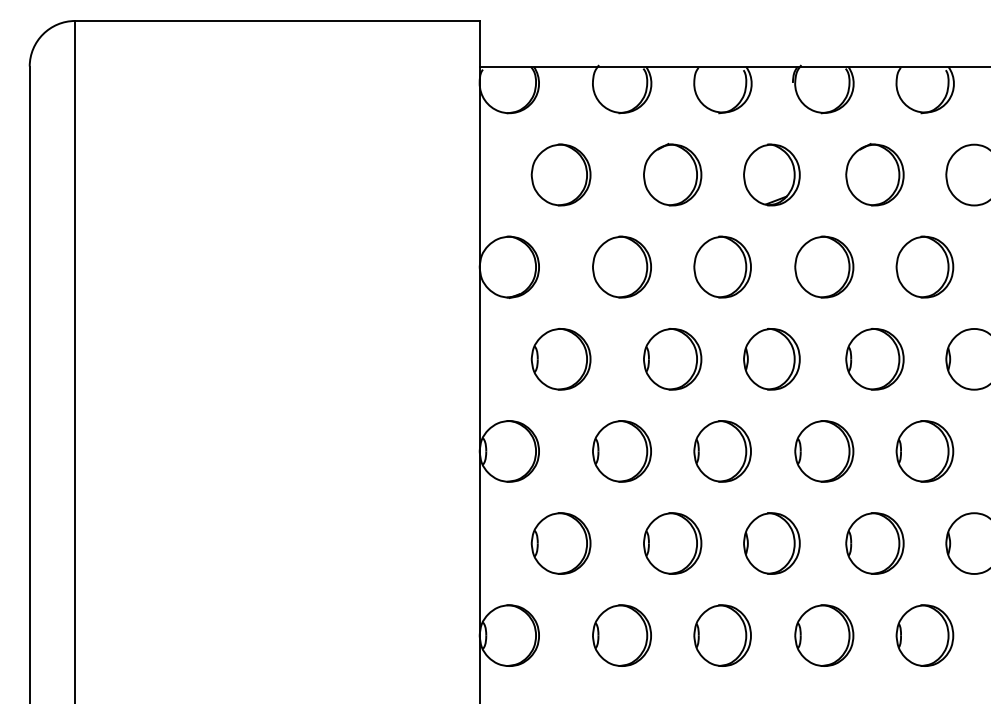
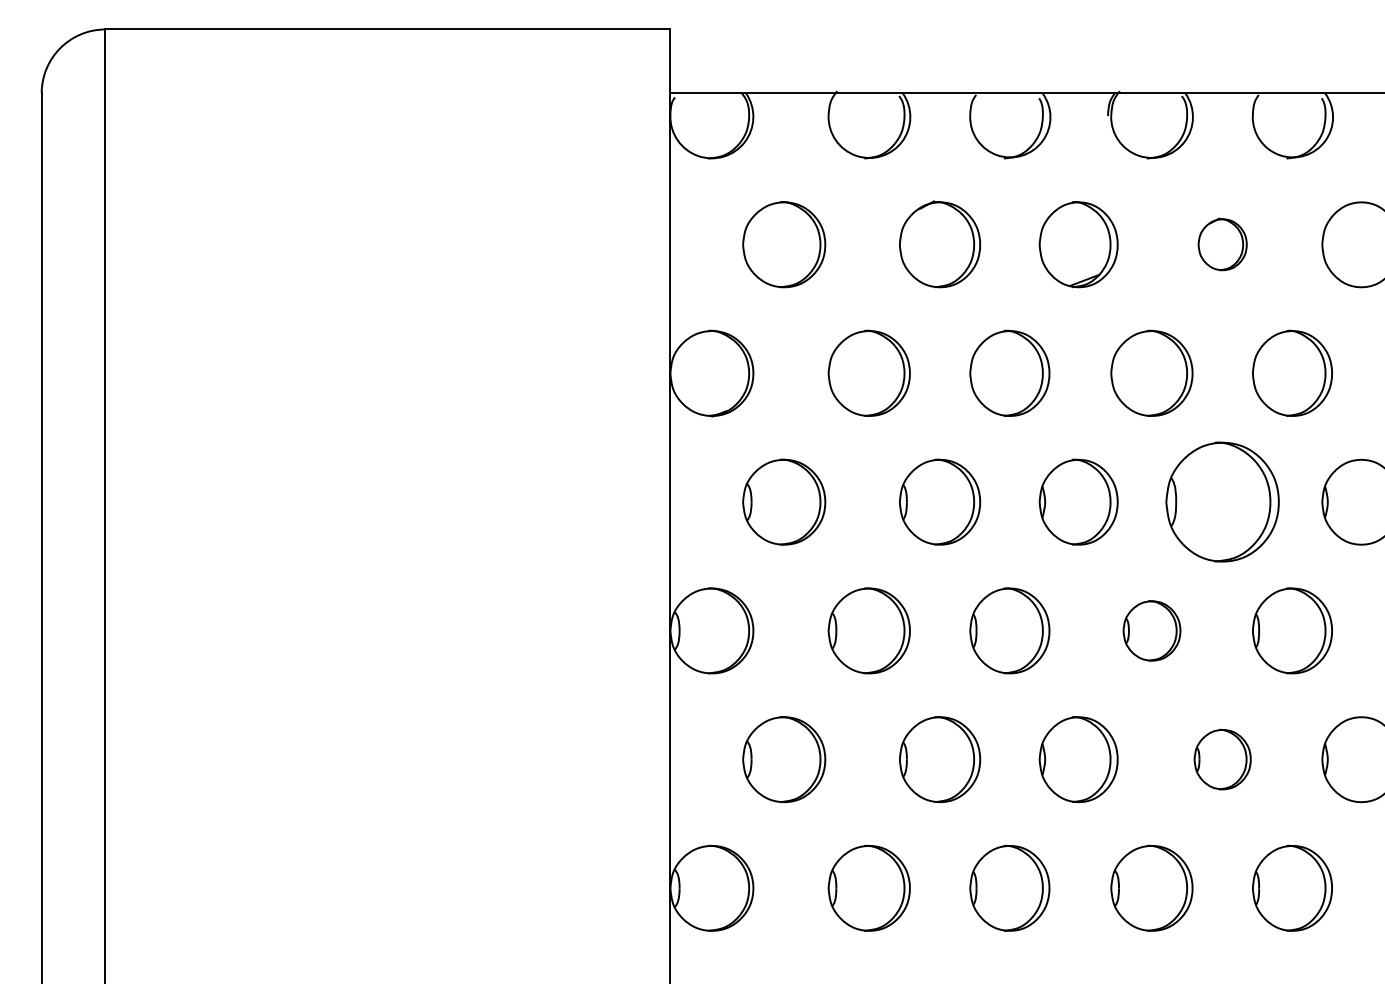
part: (874, 174) -> (1222, 243), size x0.6
part: (874, 359) -> (1222, 502), size x1.4
part: (824, 451) -> (1152, 631), size x0.7
part: (874, 543) -> (1222, 759), size x0.7

